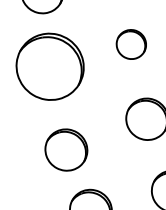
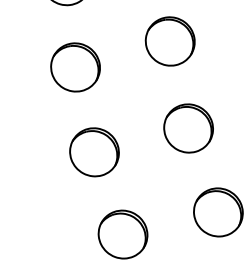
part: (130, 44) -> (169, 41), size x1.43
part: (50, 66) -> (75, 67), size x0.62
part: (66, 150) -> (94, 152), moved

